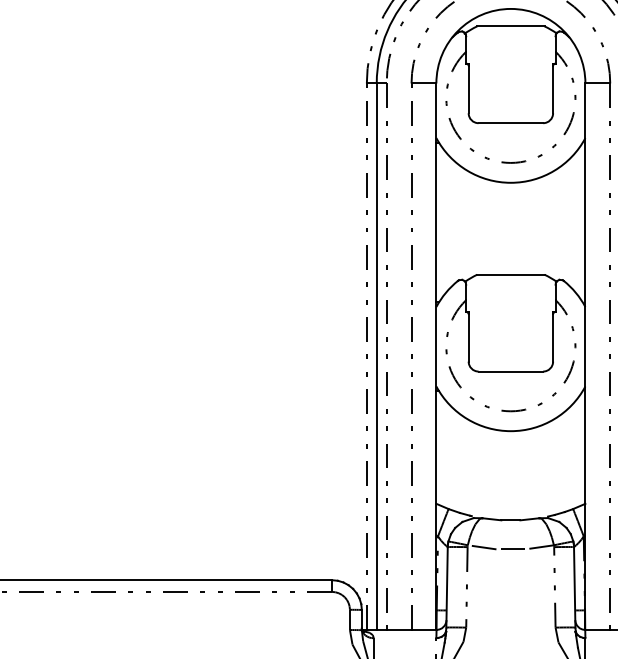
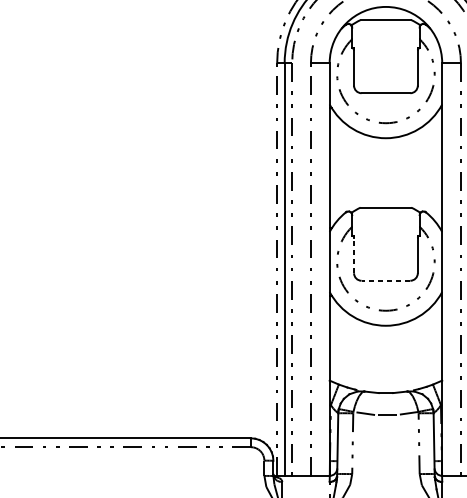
line: (468, 338) -> (353, 255), solid -> dashed
line: (510, 371) -> (385, 280), solid -> dashed

